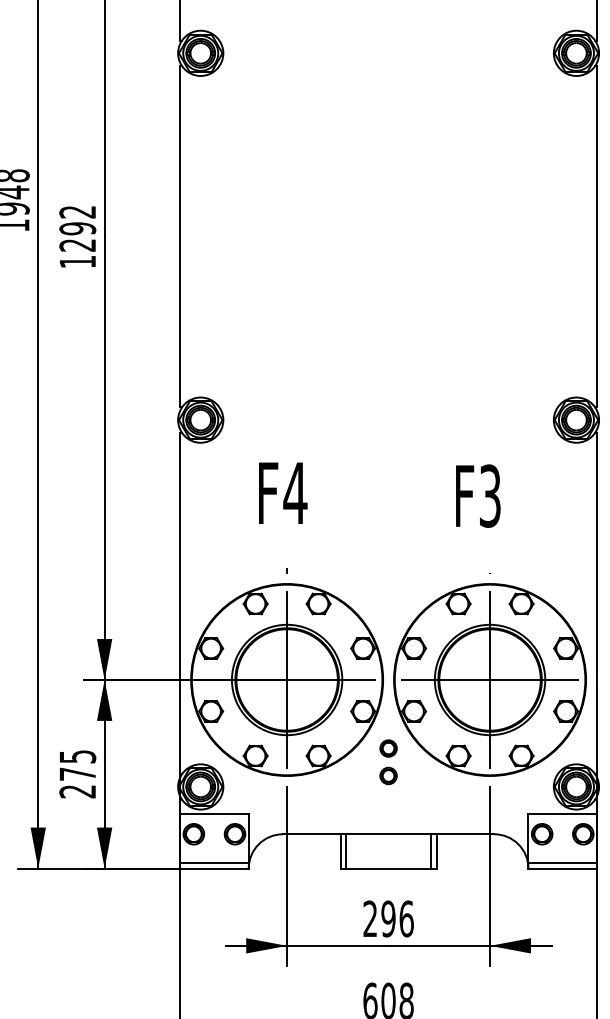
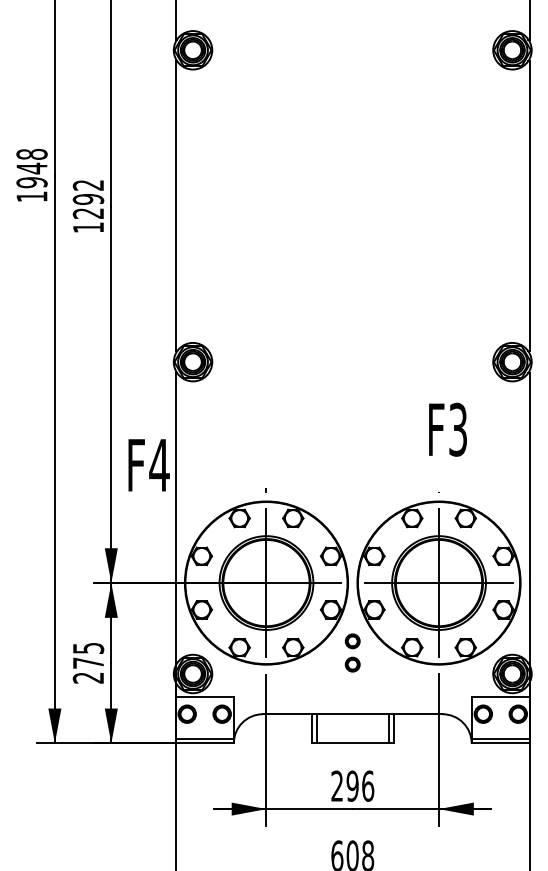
text: (282, 493) -> (148, 465), moved
text: (477, 495) -> (447, 429), moved

